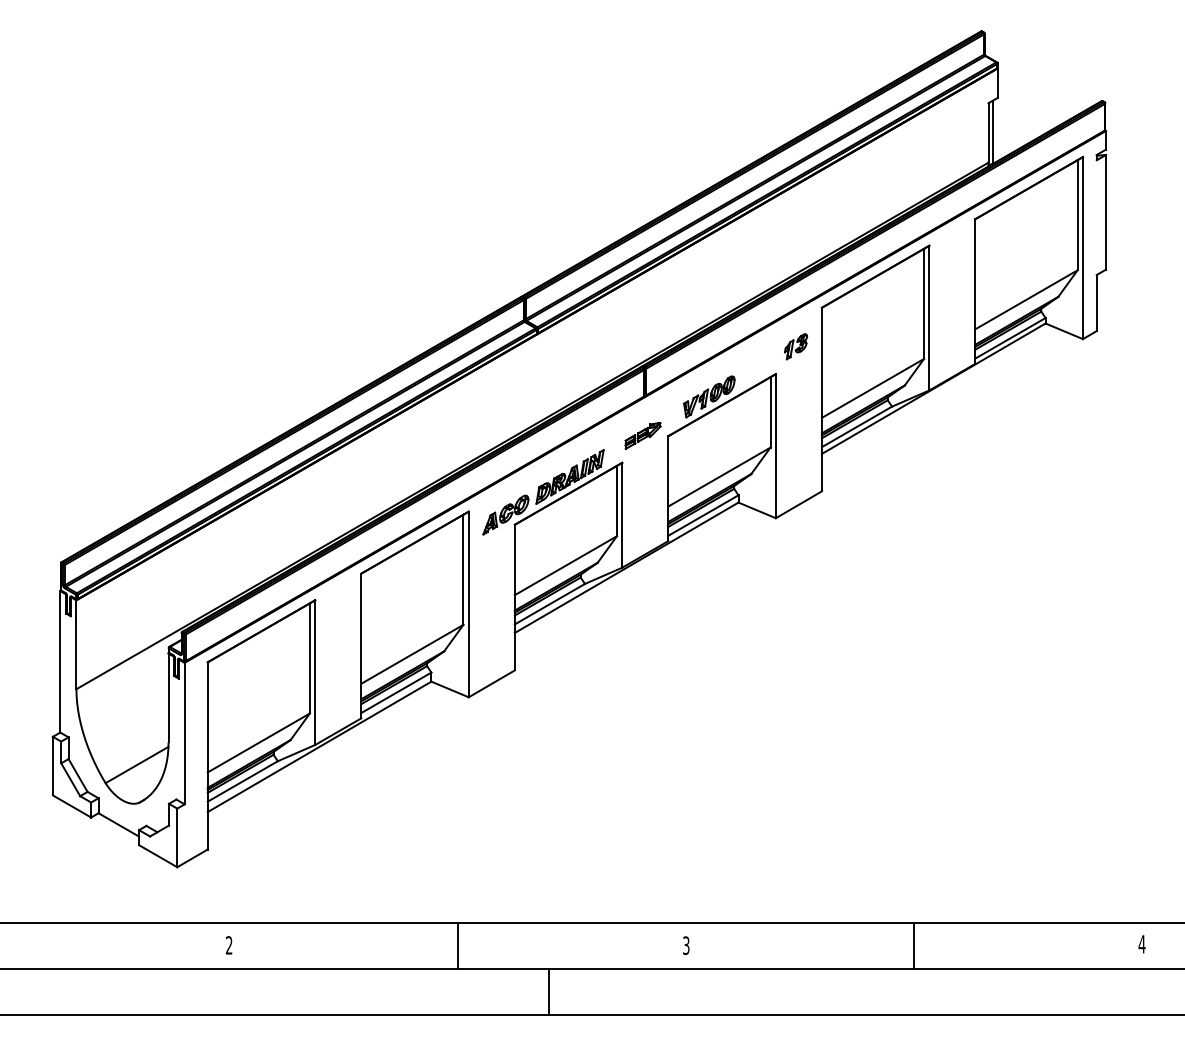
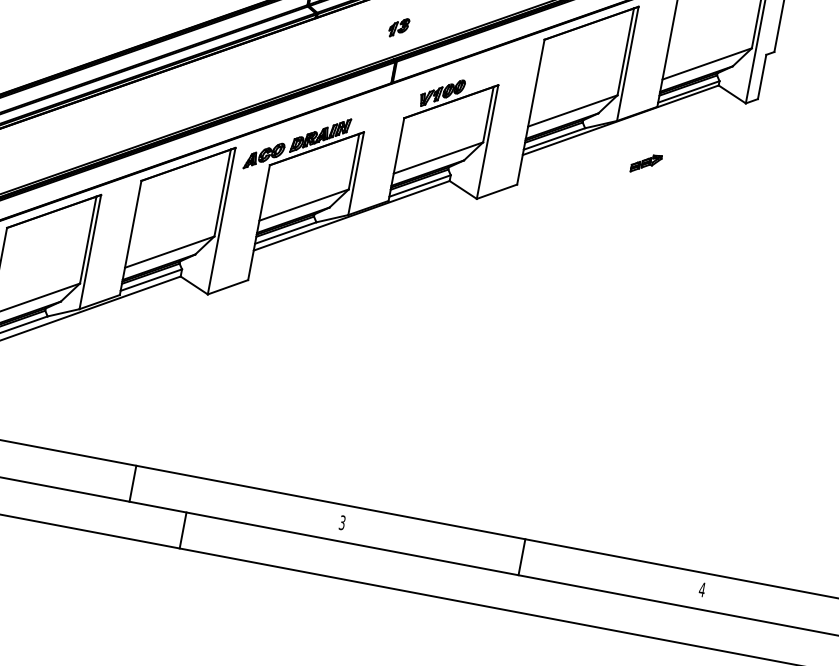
part: (796, 346) -> (399, 27), moved
part: (642, 436) -> (645, 164), moved
line: (457, 946) -> (132, 483), moved
line: (549, 991) -> (183, 530), moved

